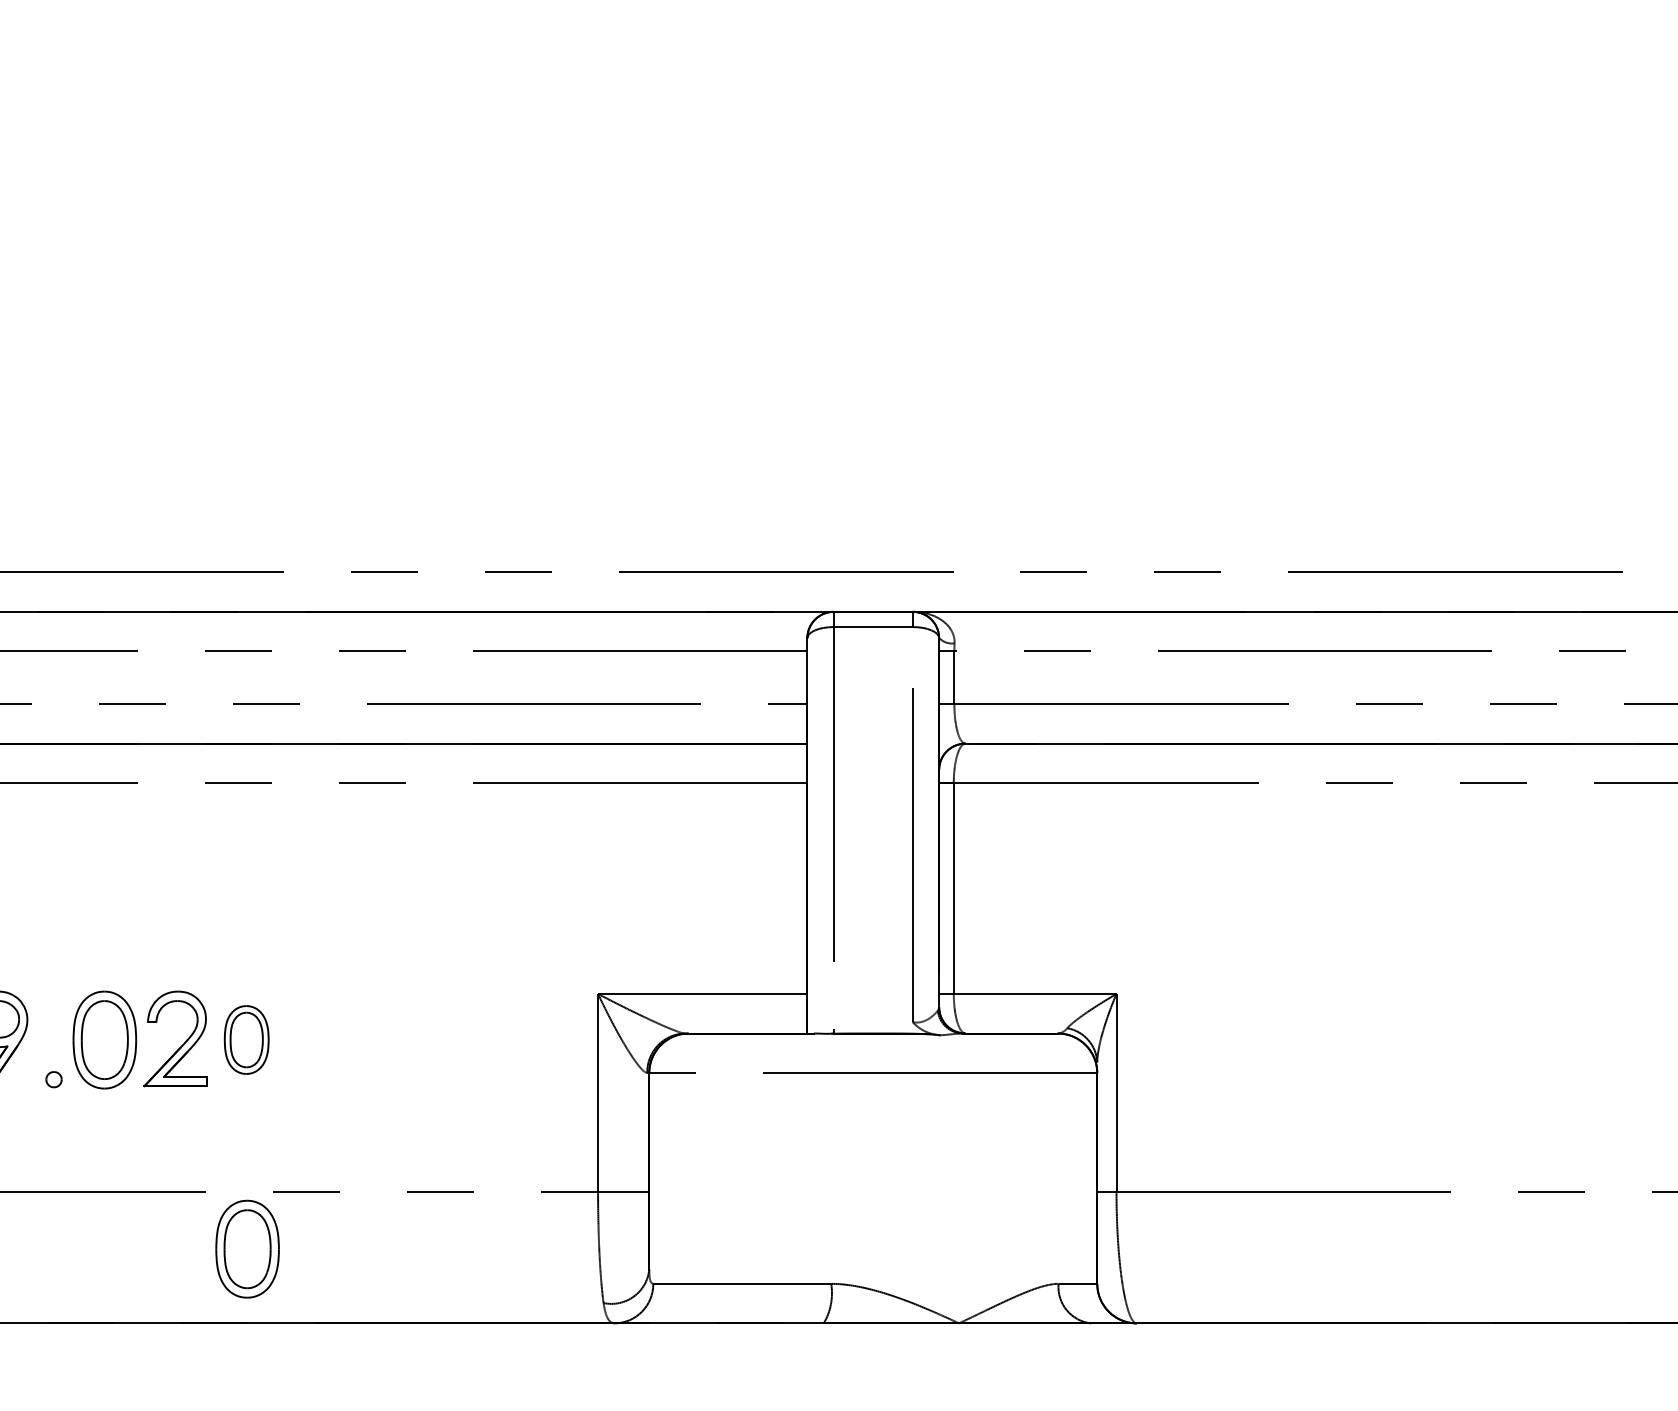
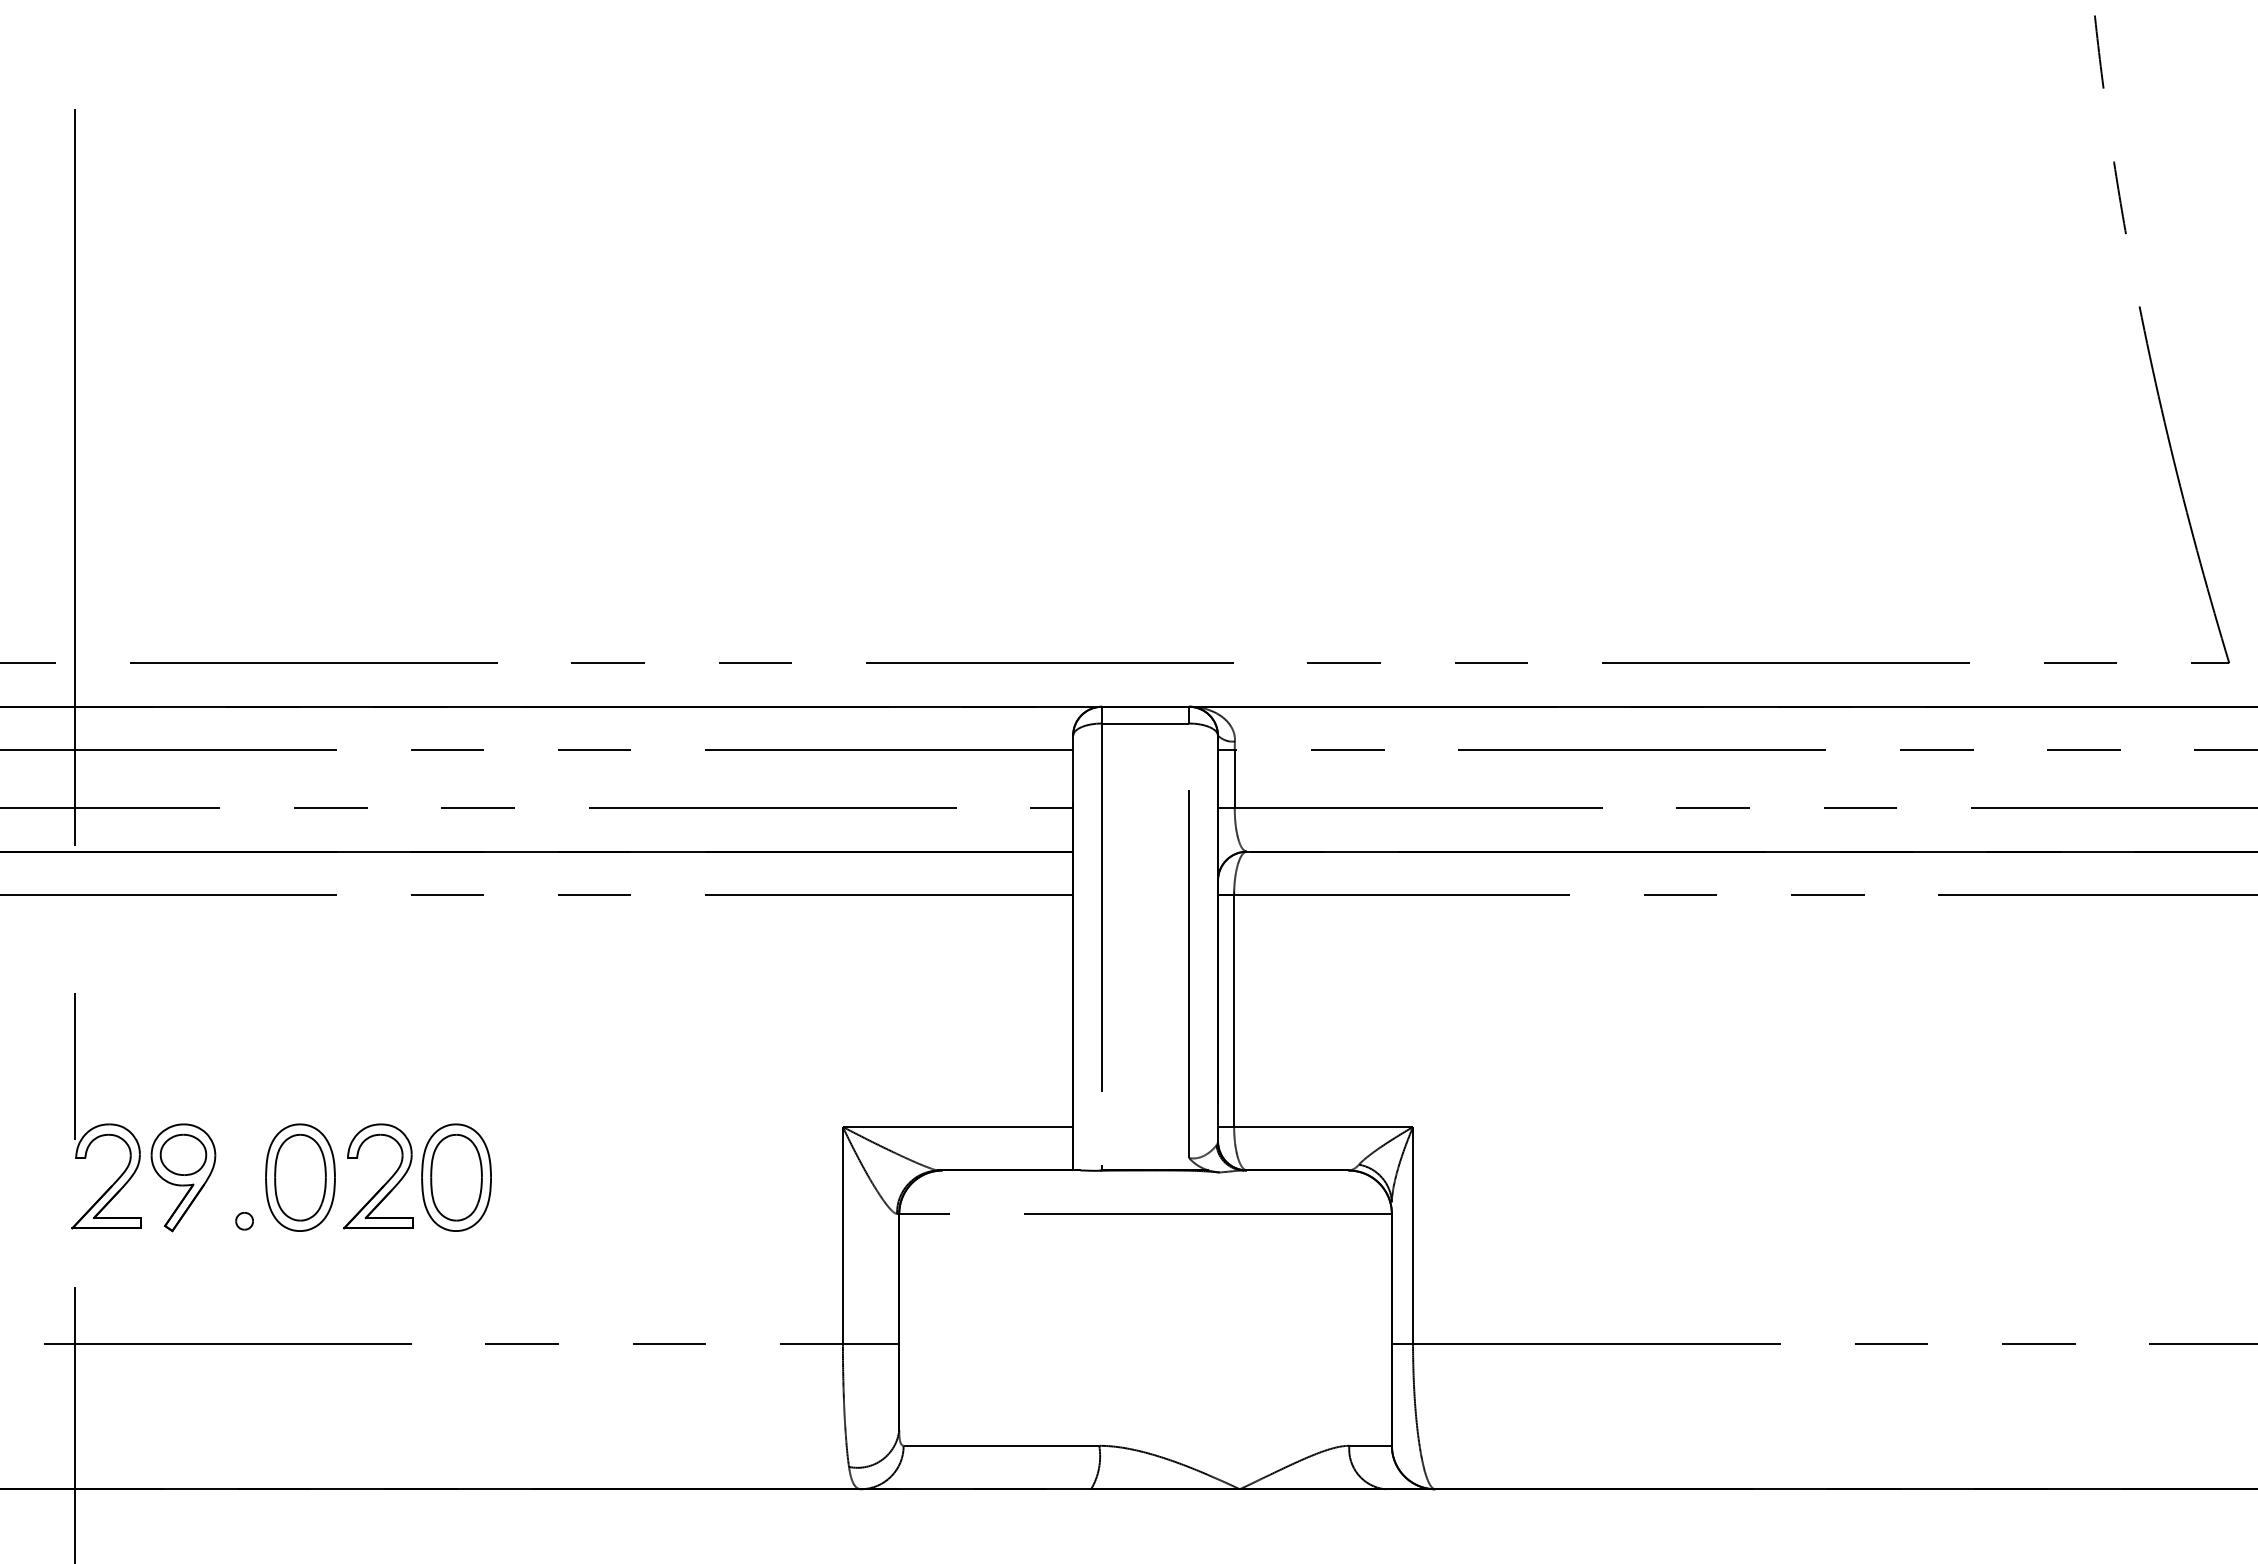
part: (246, 1039) -> (456, 1177), size x1.43
part: (247, 1249) -> (457, 1407), removed

